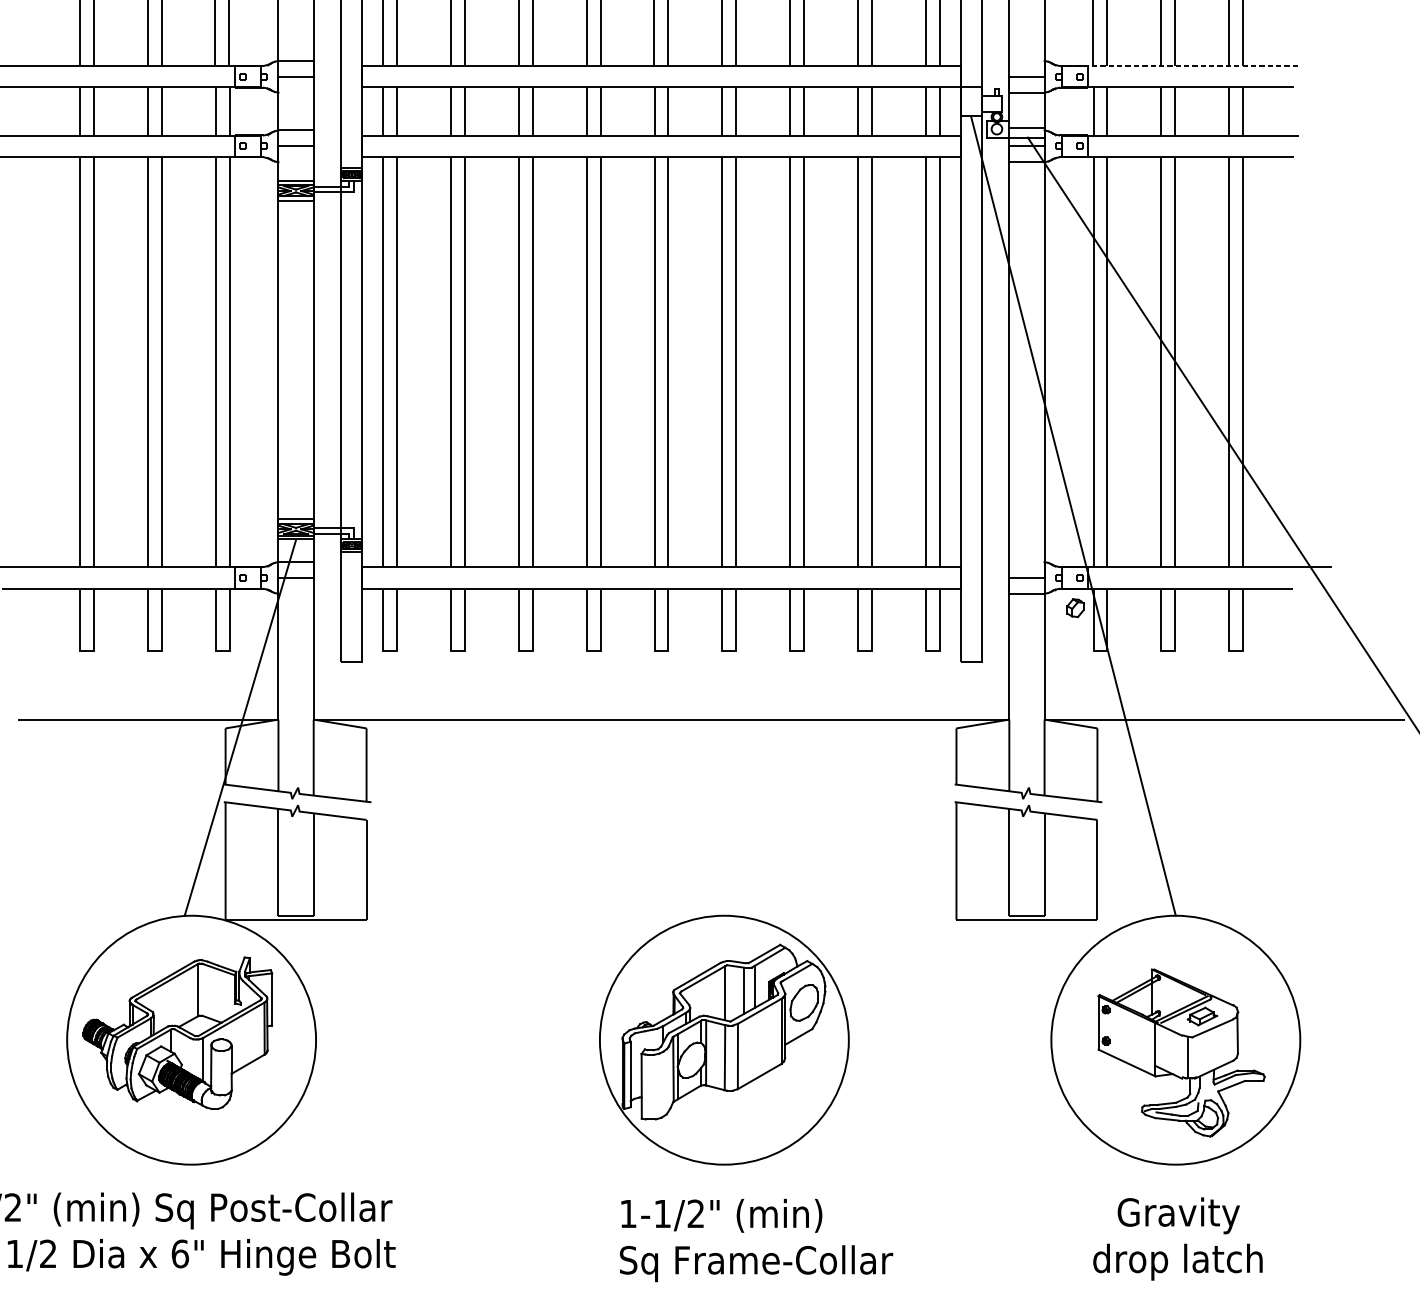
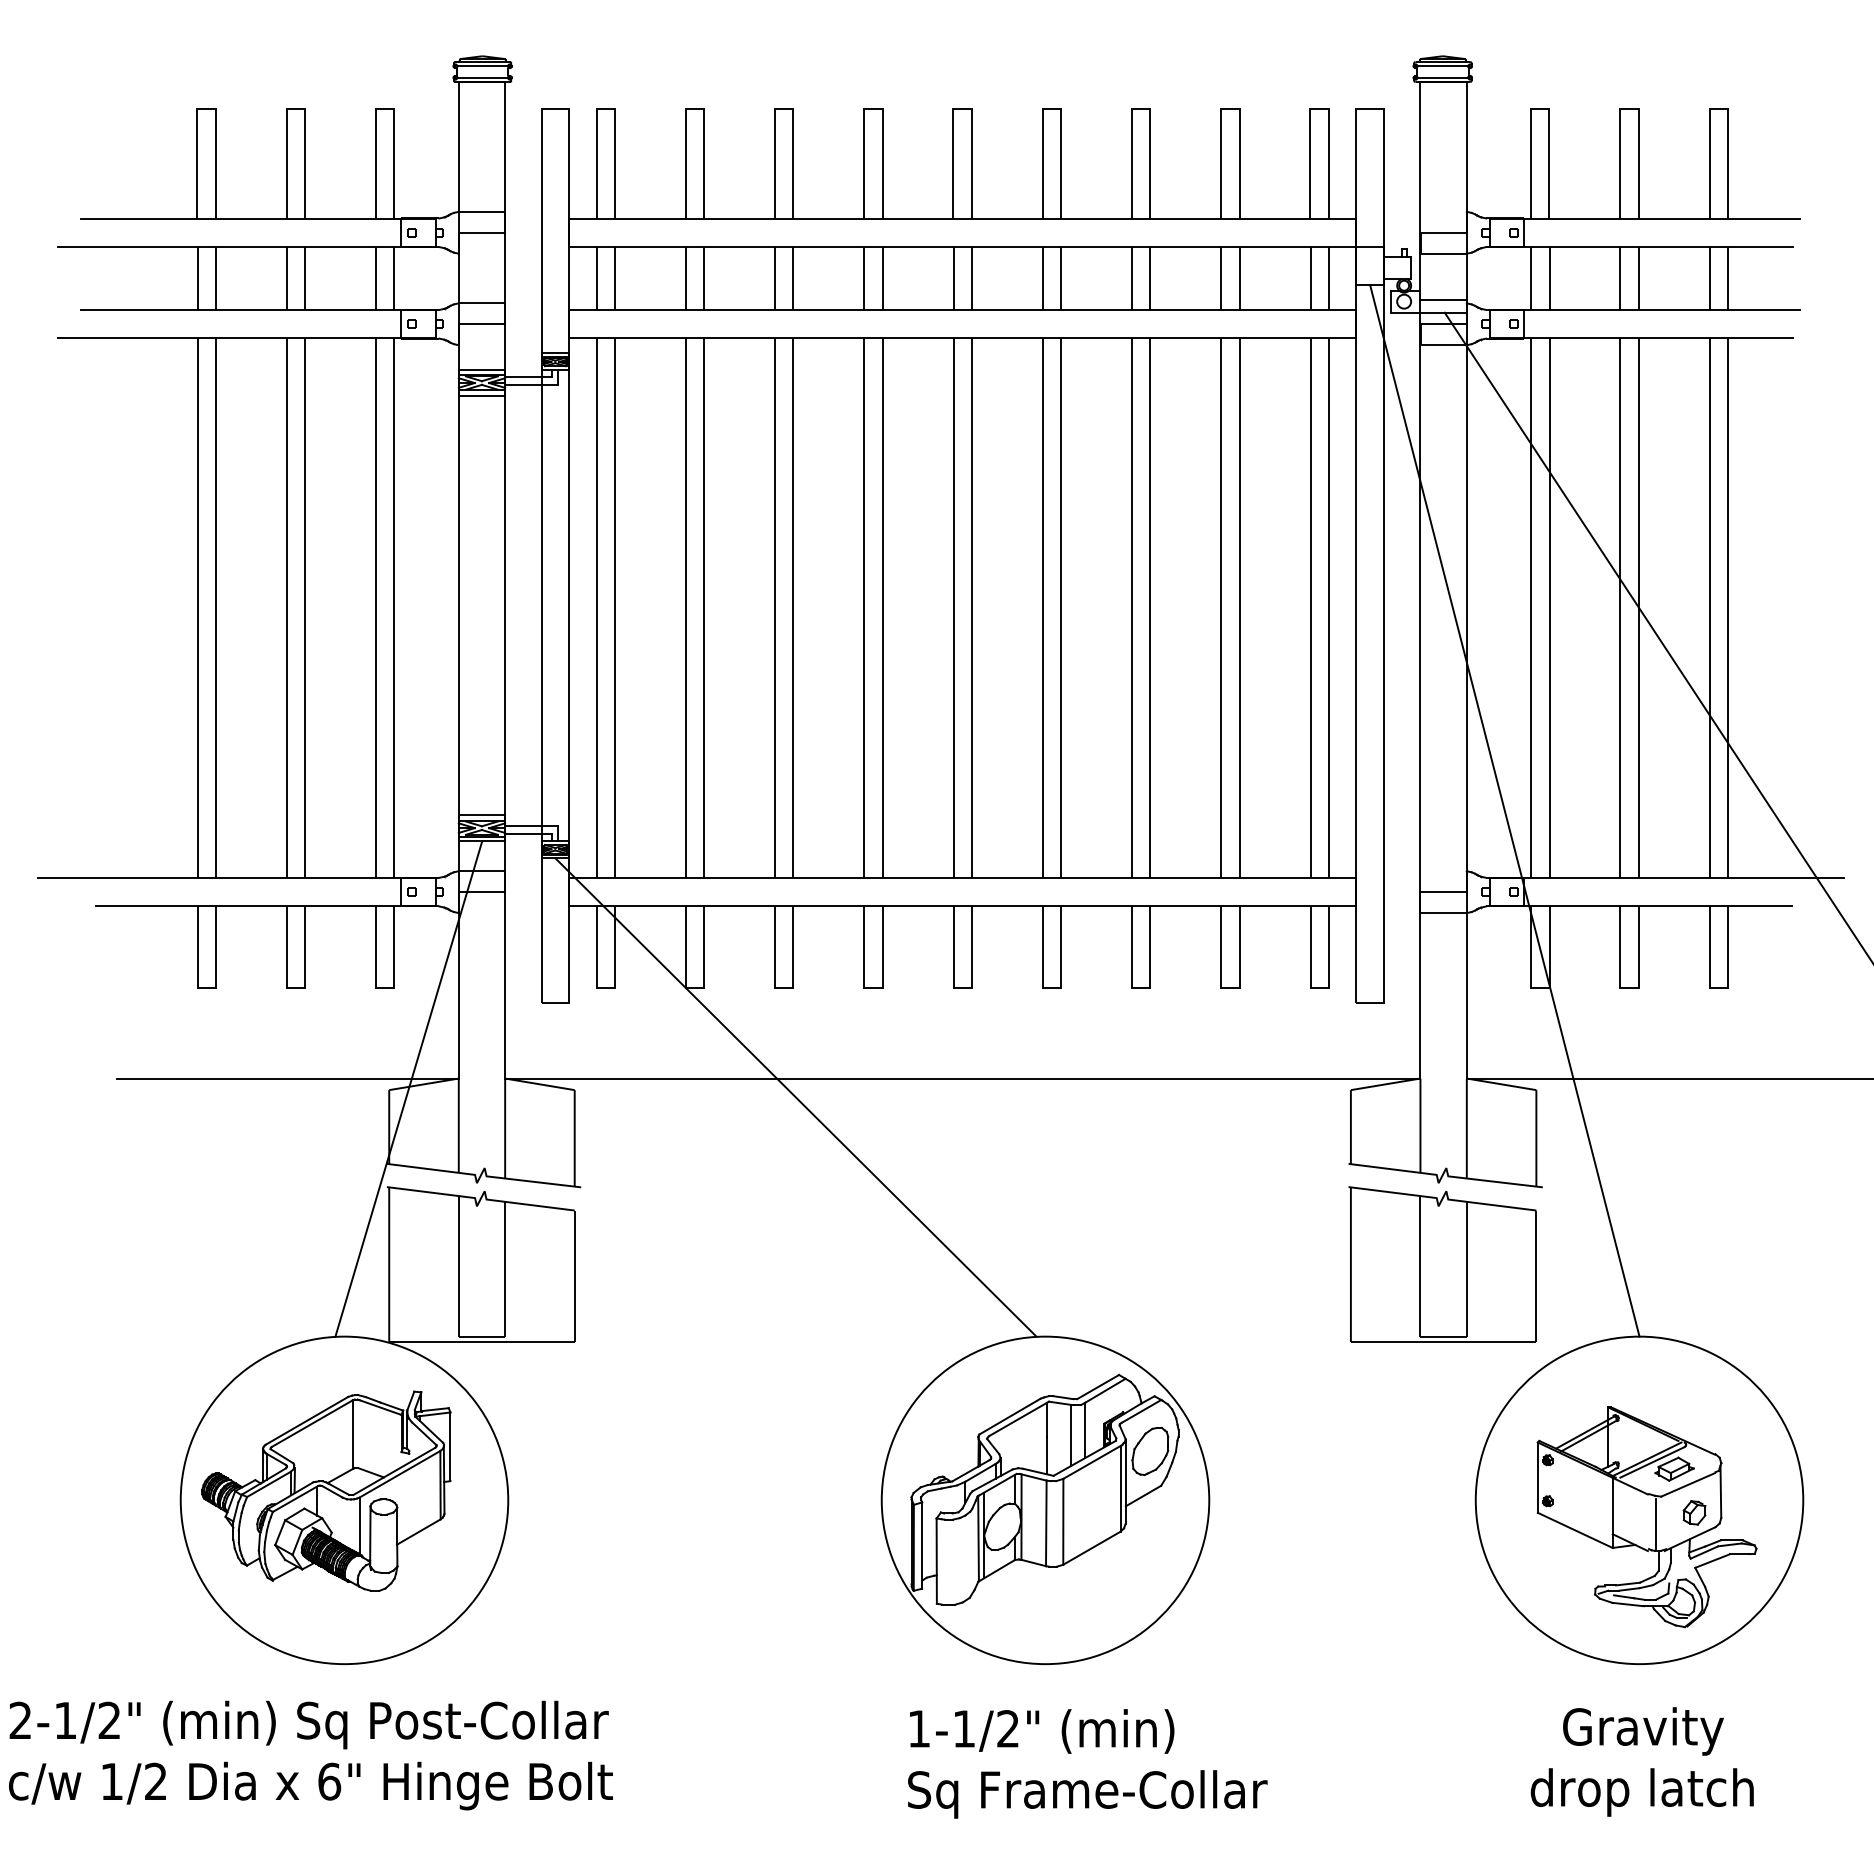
line: (1179, 65) -> (1644, 218), dashed -> solid
part: (1075, 607) -> (1694, 1512), moved
line: (534, 734) -> (795, 1097), added

